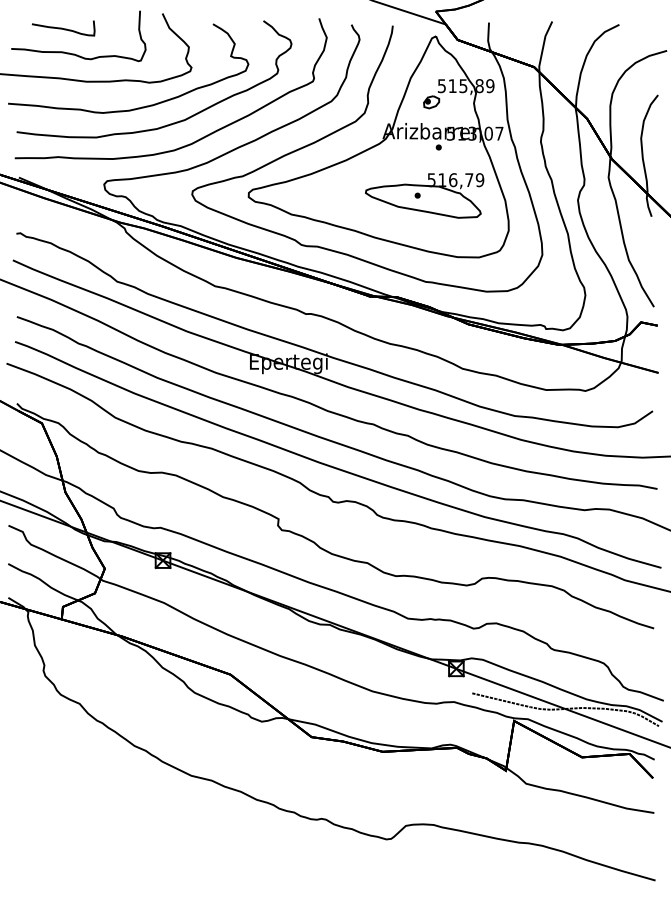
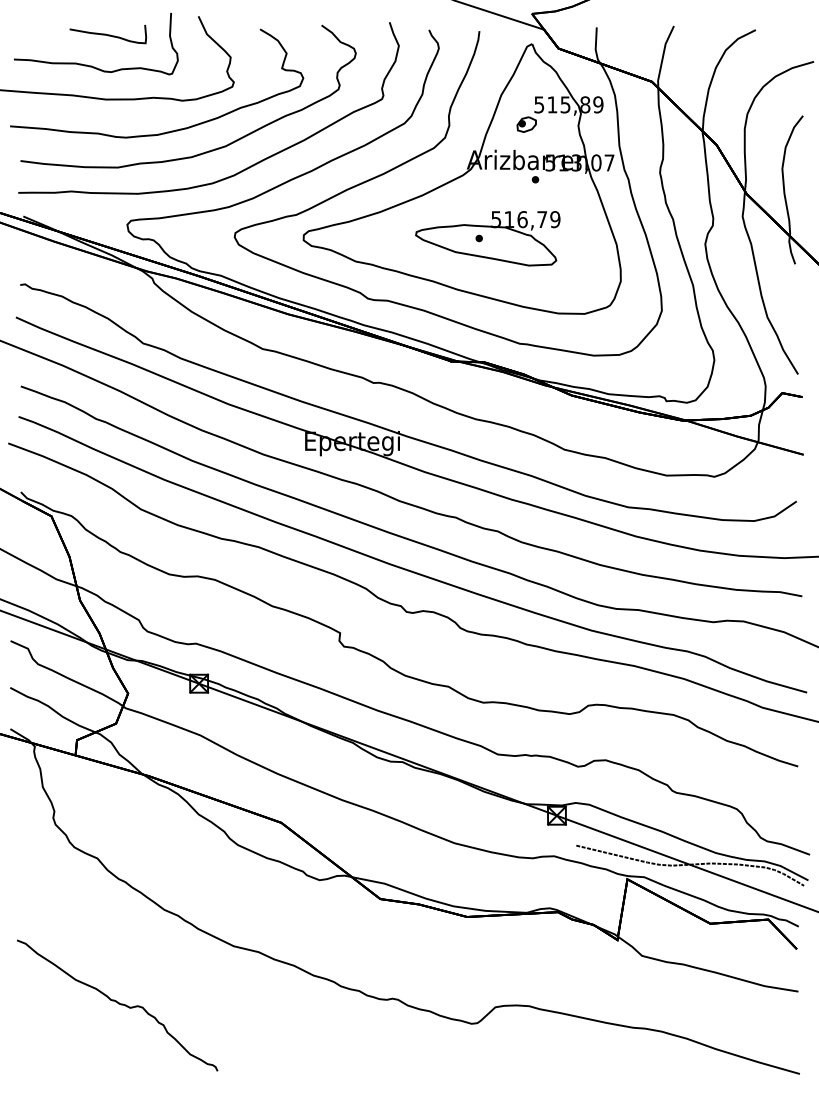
curve: (63, 28) -> (108, 34), moved
part: (424, 195) -> (487, 238), moved
curve: (96, 823) -> (117, 1004), added

